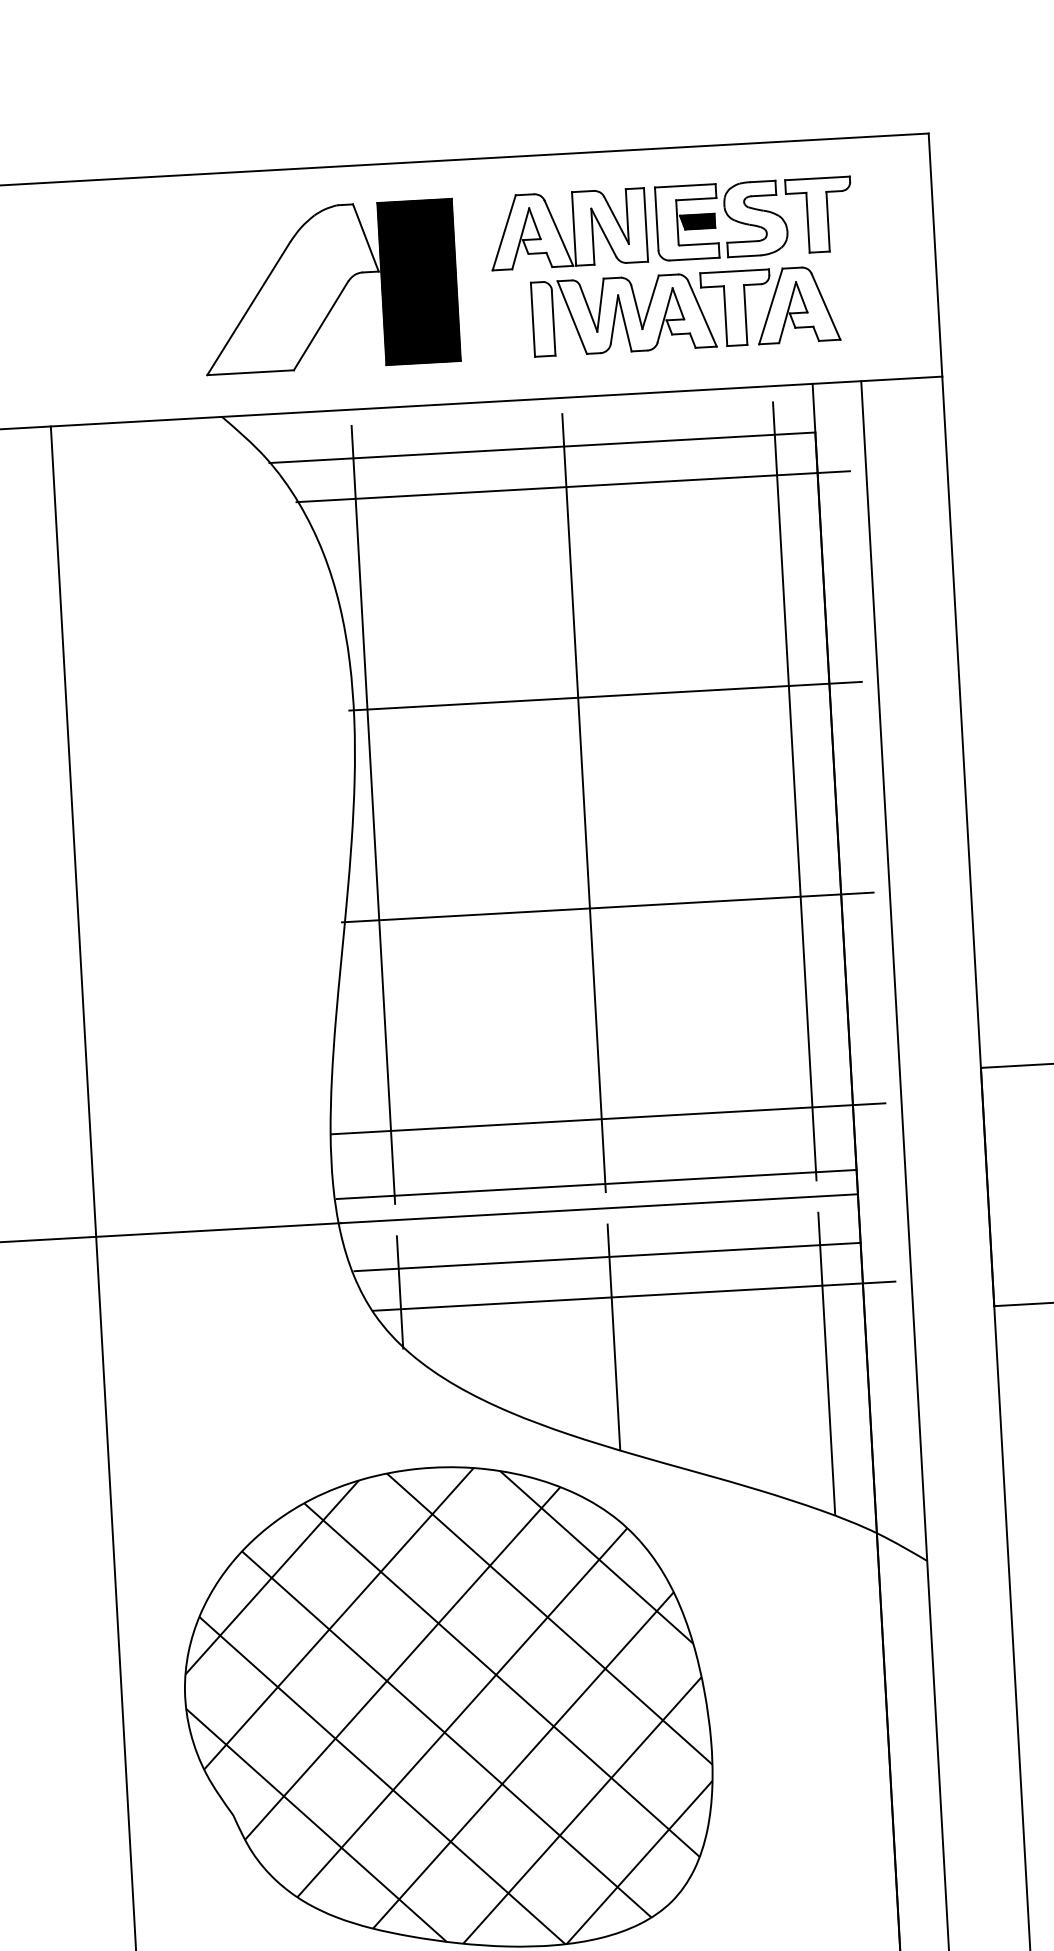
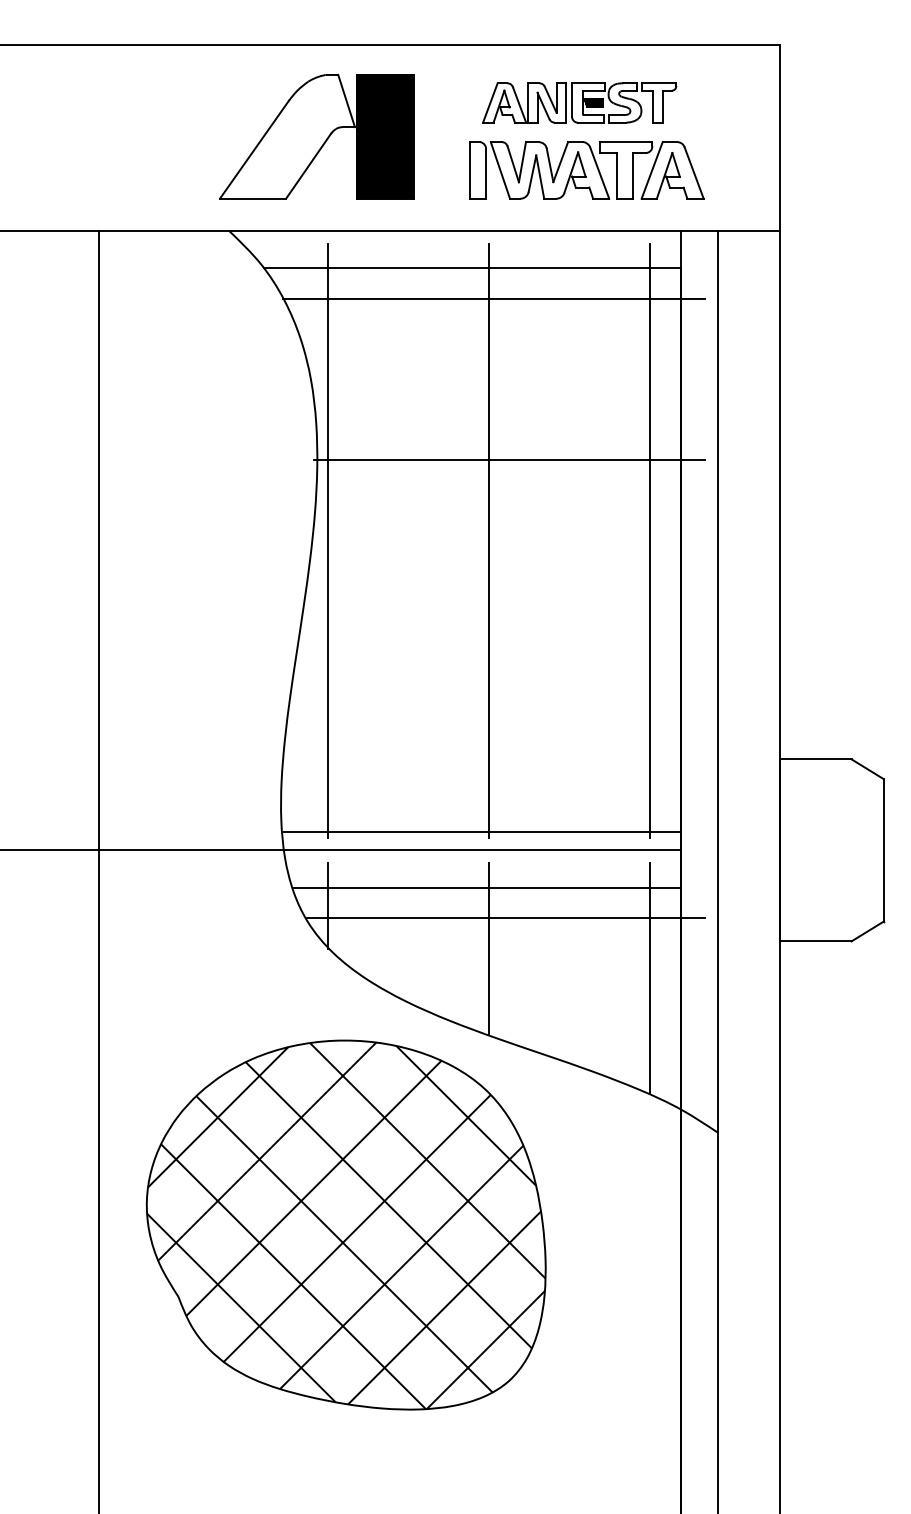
part: (670, 222) -> (579, 102), size x0.7
line: (608, 907) -> (502, 621), removed
line: (608, 1119) -> (493, 782), removed

